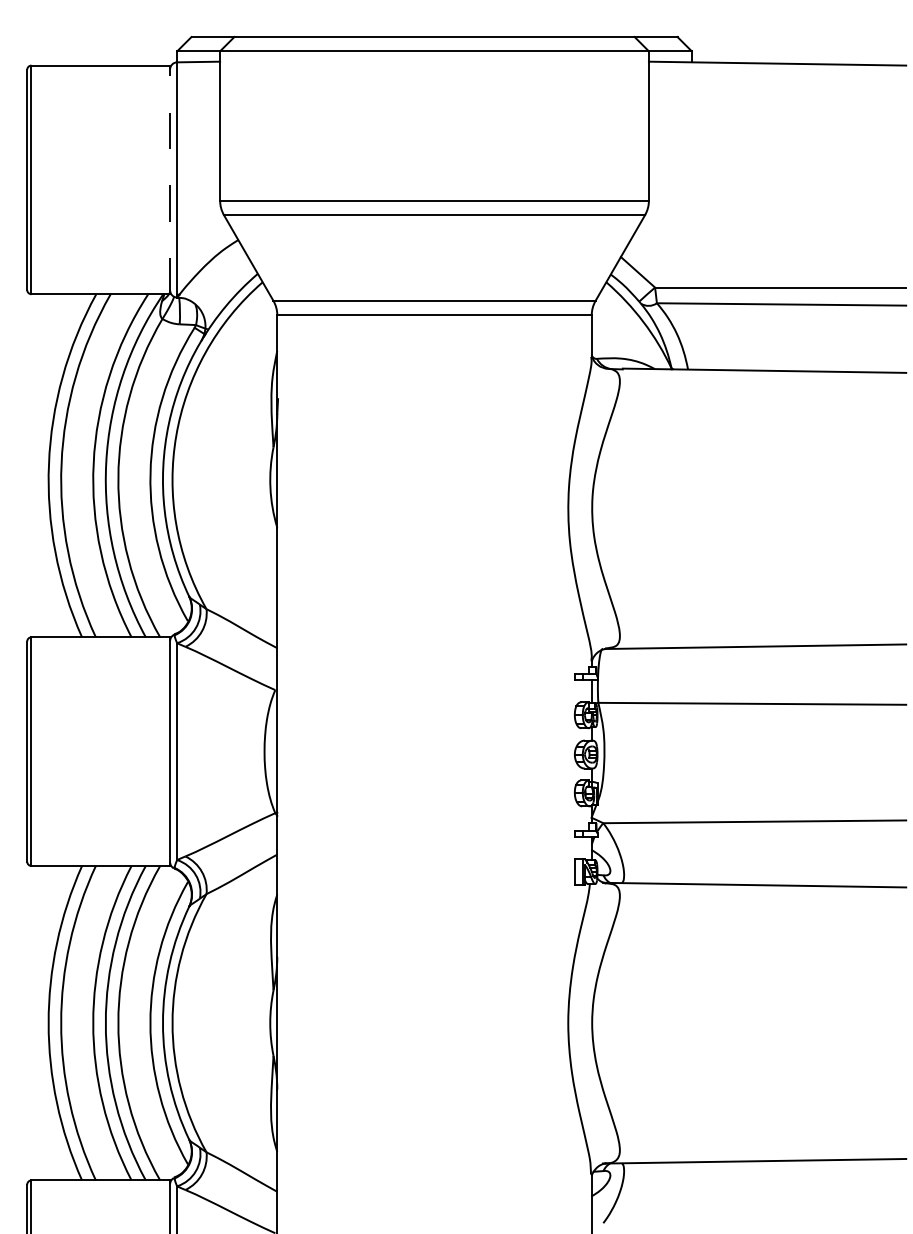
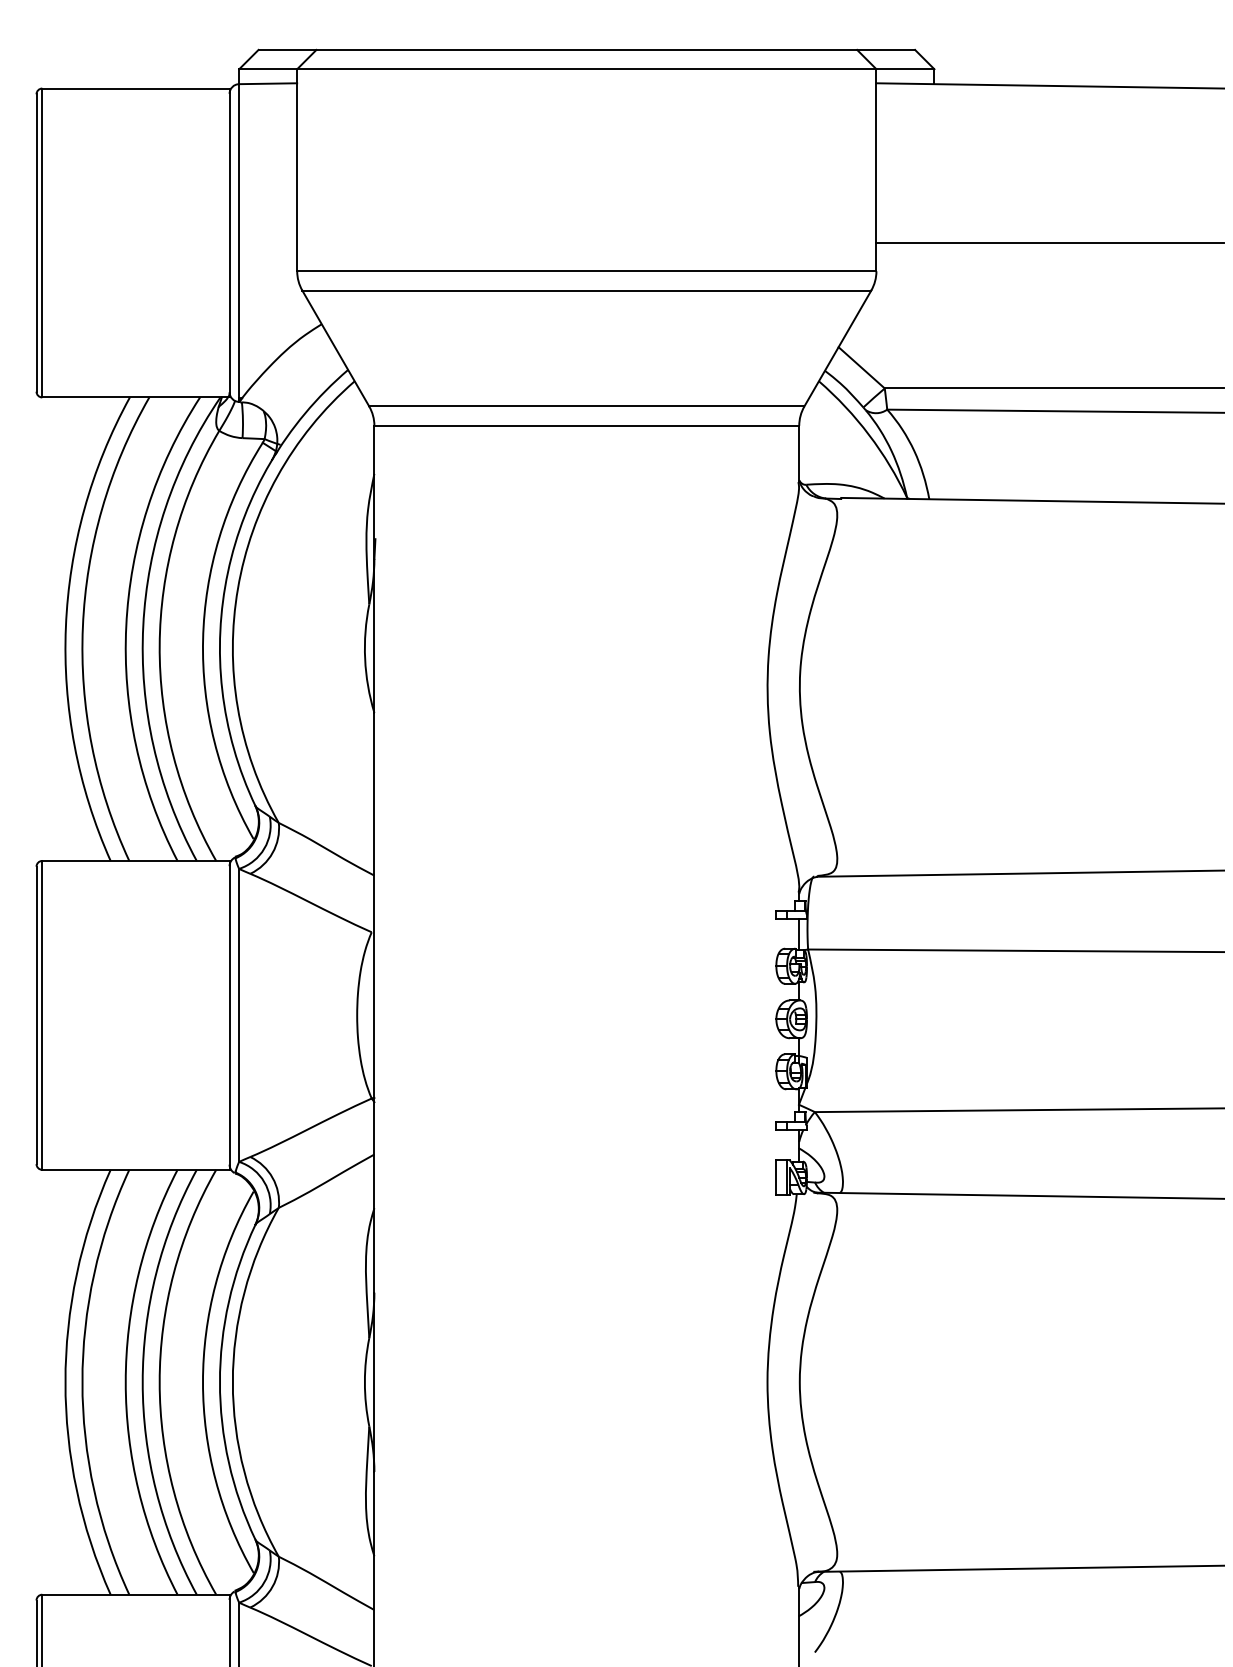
line: (170, 179) -> (230, 242), dashed -> solid
line: (777, 179) -> (1050, 242), added

